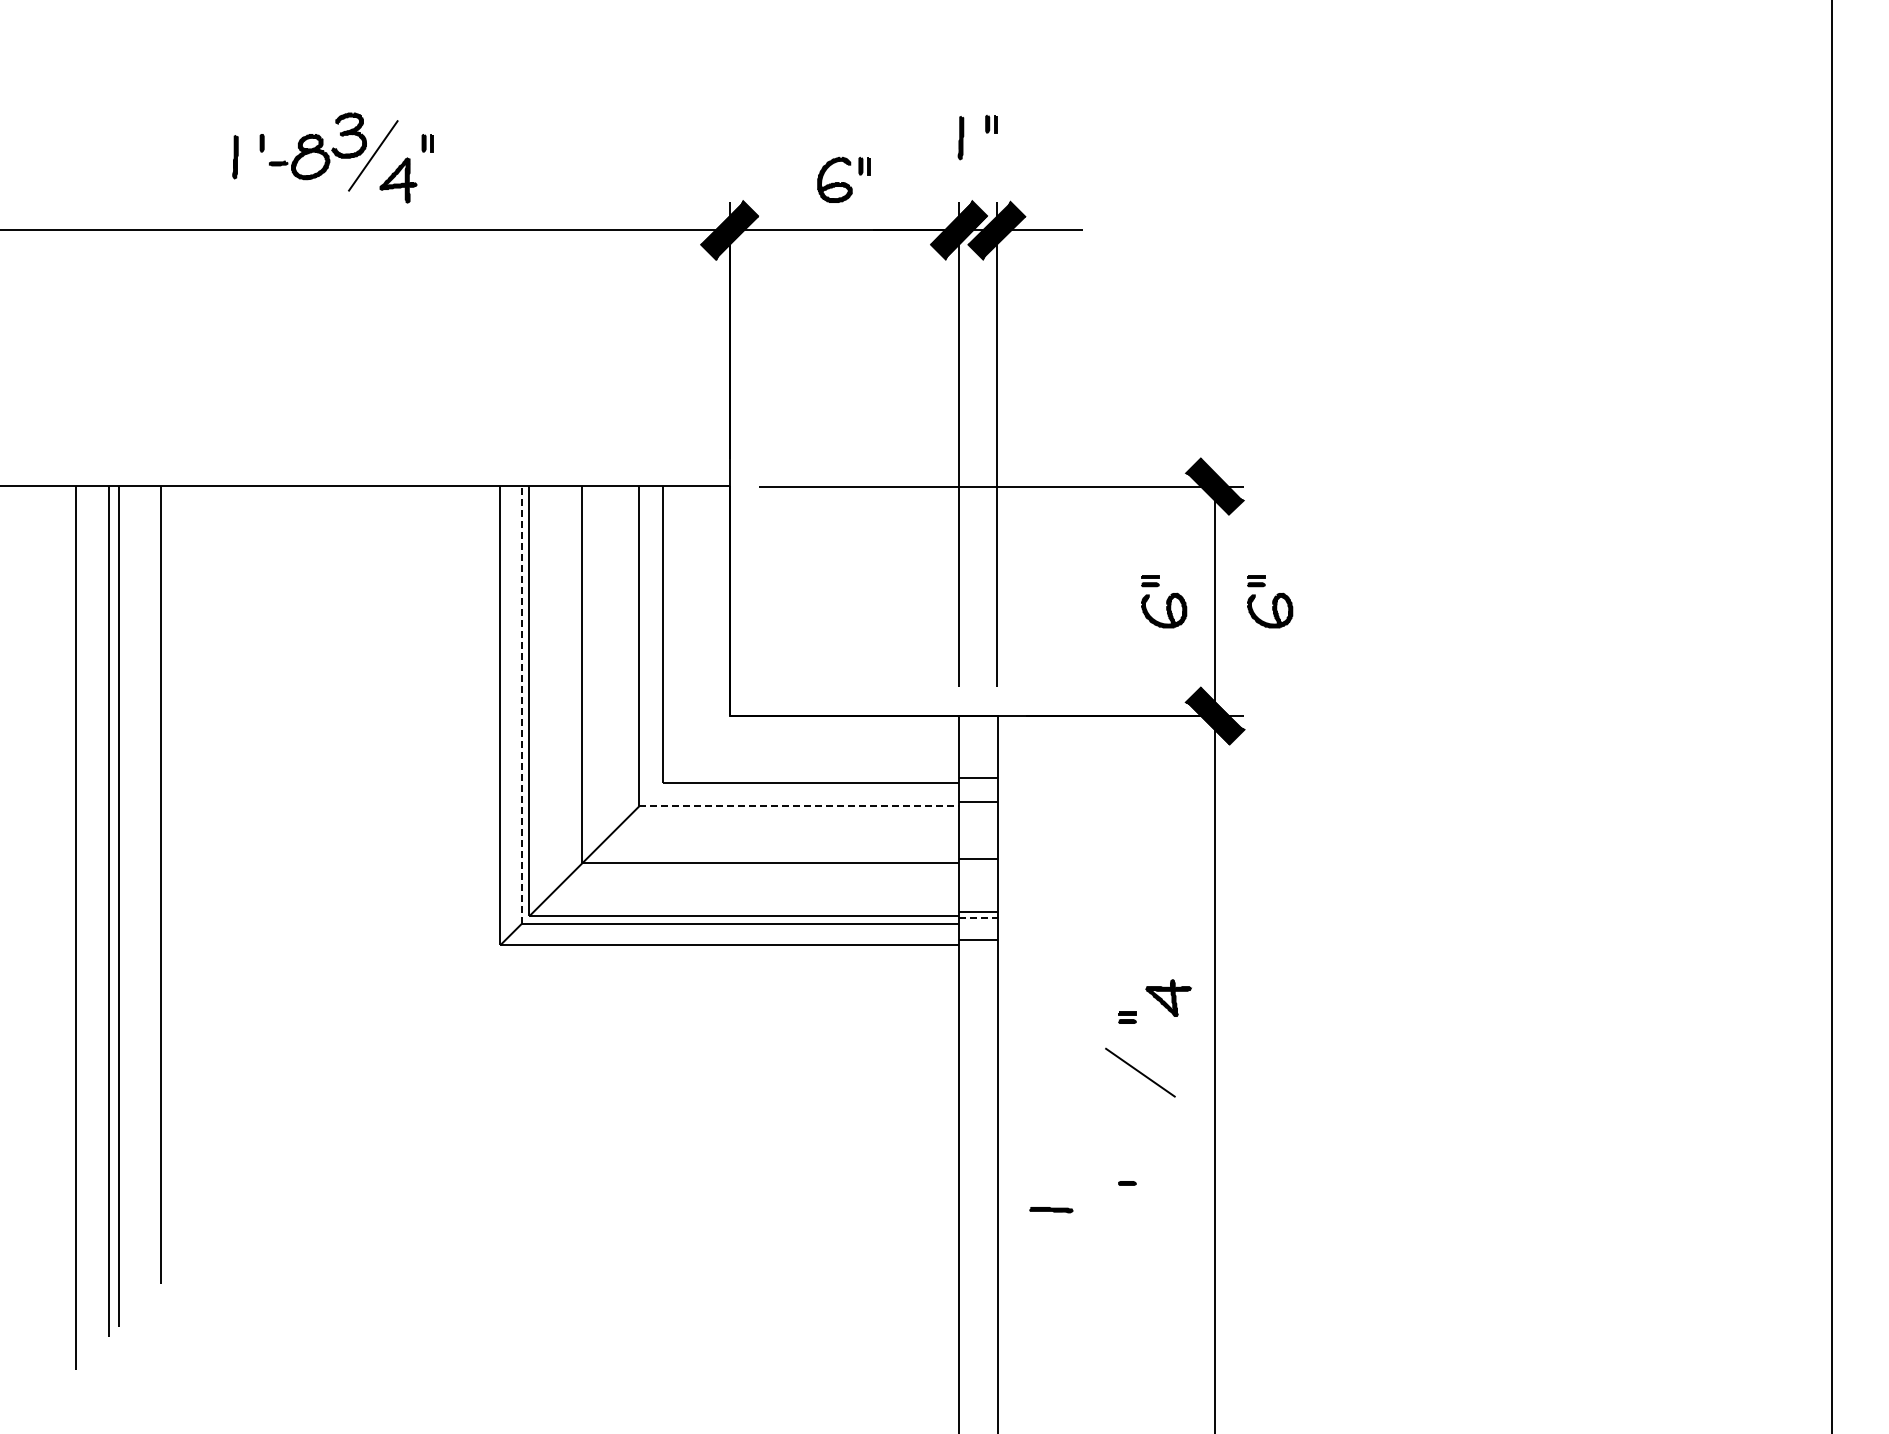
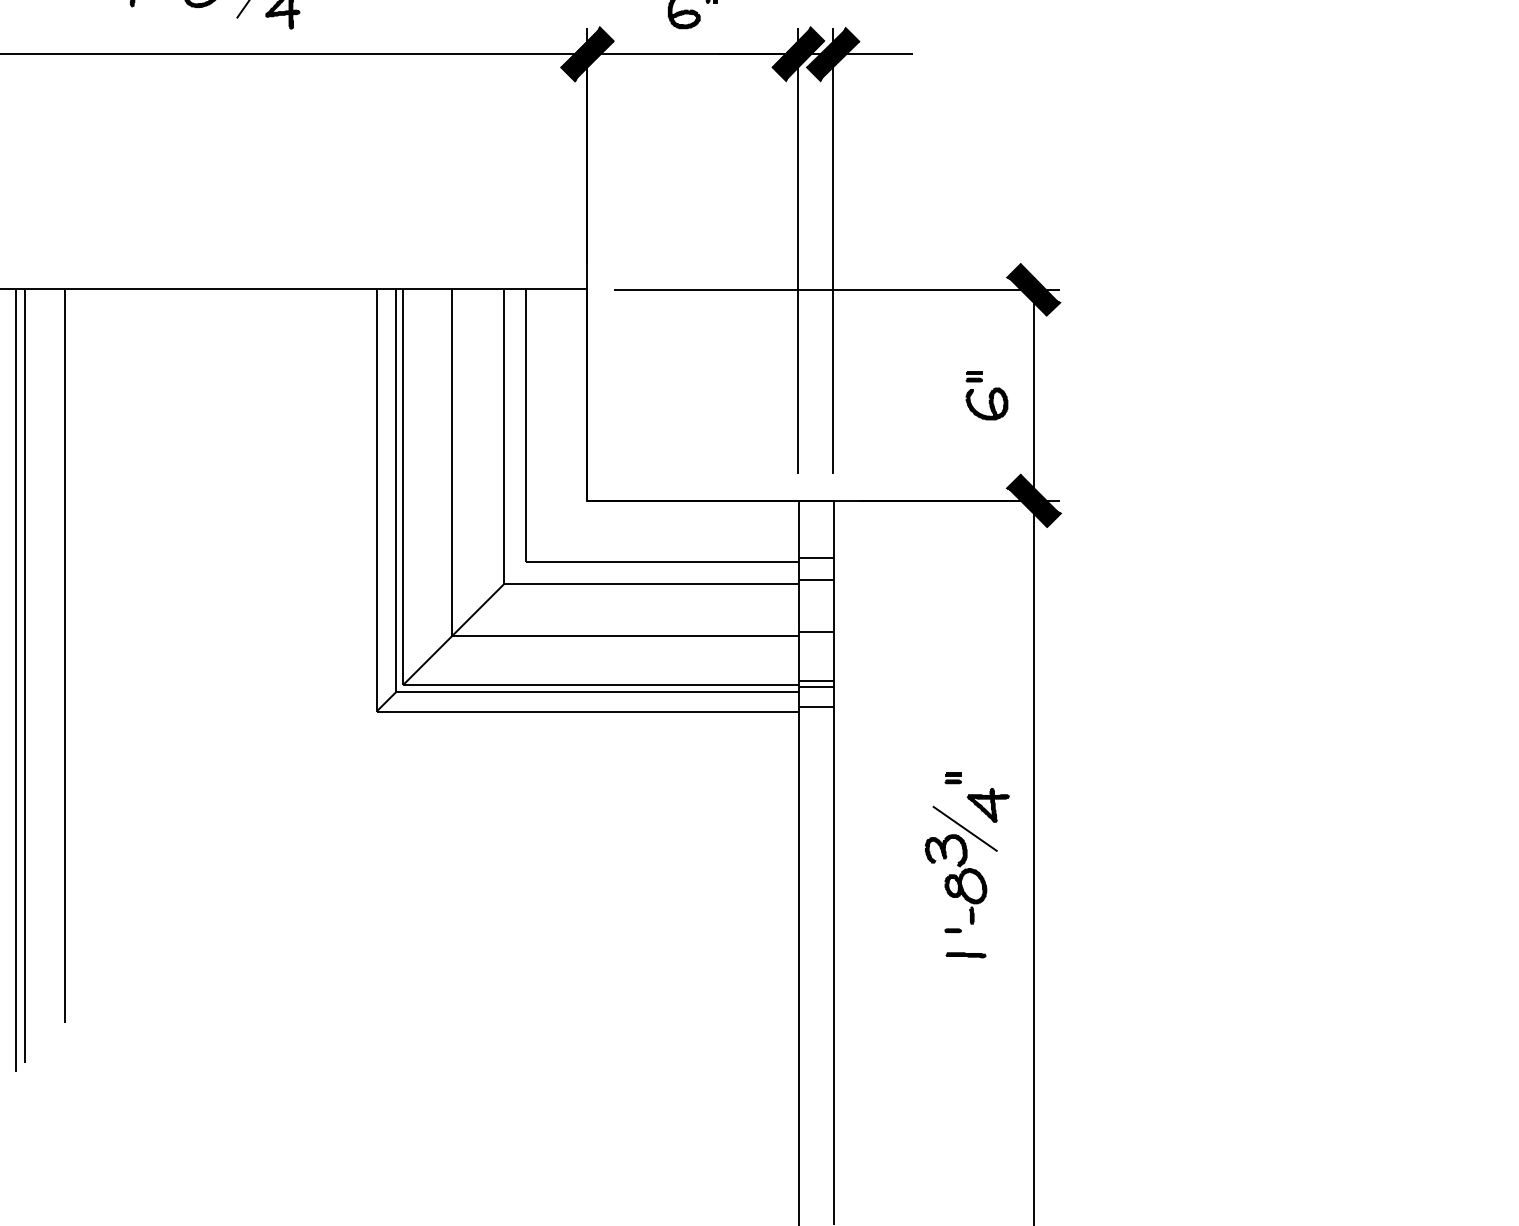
part: (1270, 601) -> (1084, 395), removed
line: (521, 704) -> (395, 490), dashed -> solid
line: (799, 806) -> (651, 584), dashed -> solid
line: (979, 918) -> (817, 687), dashed -> solid
part: (1168, 997) -> (988, 804), moved
part: (1130, 1127) -> (956, 879), added
part: (1051, 1210) -> (966, 955), moved

